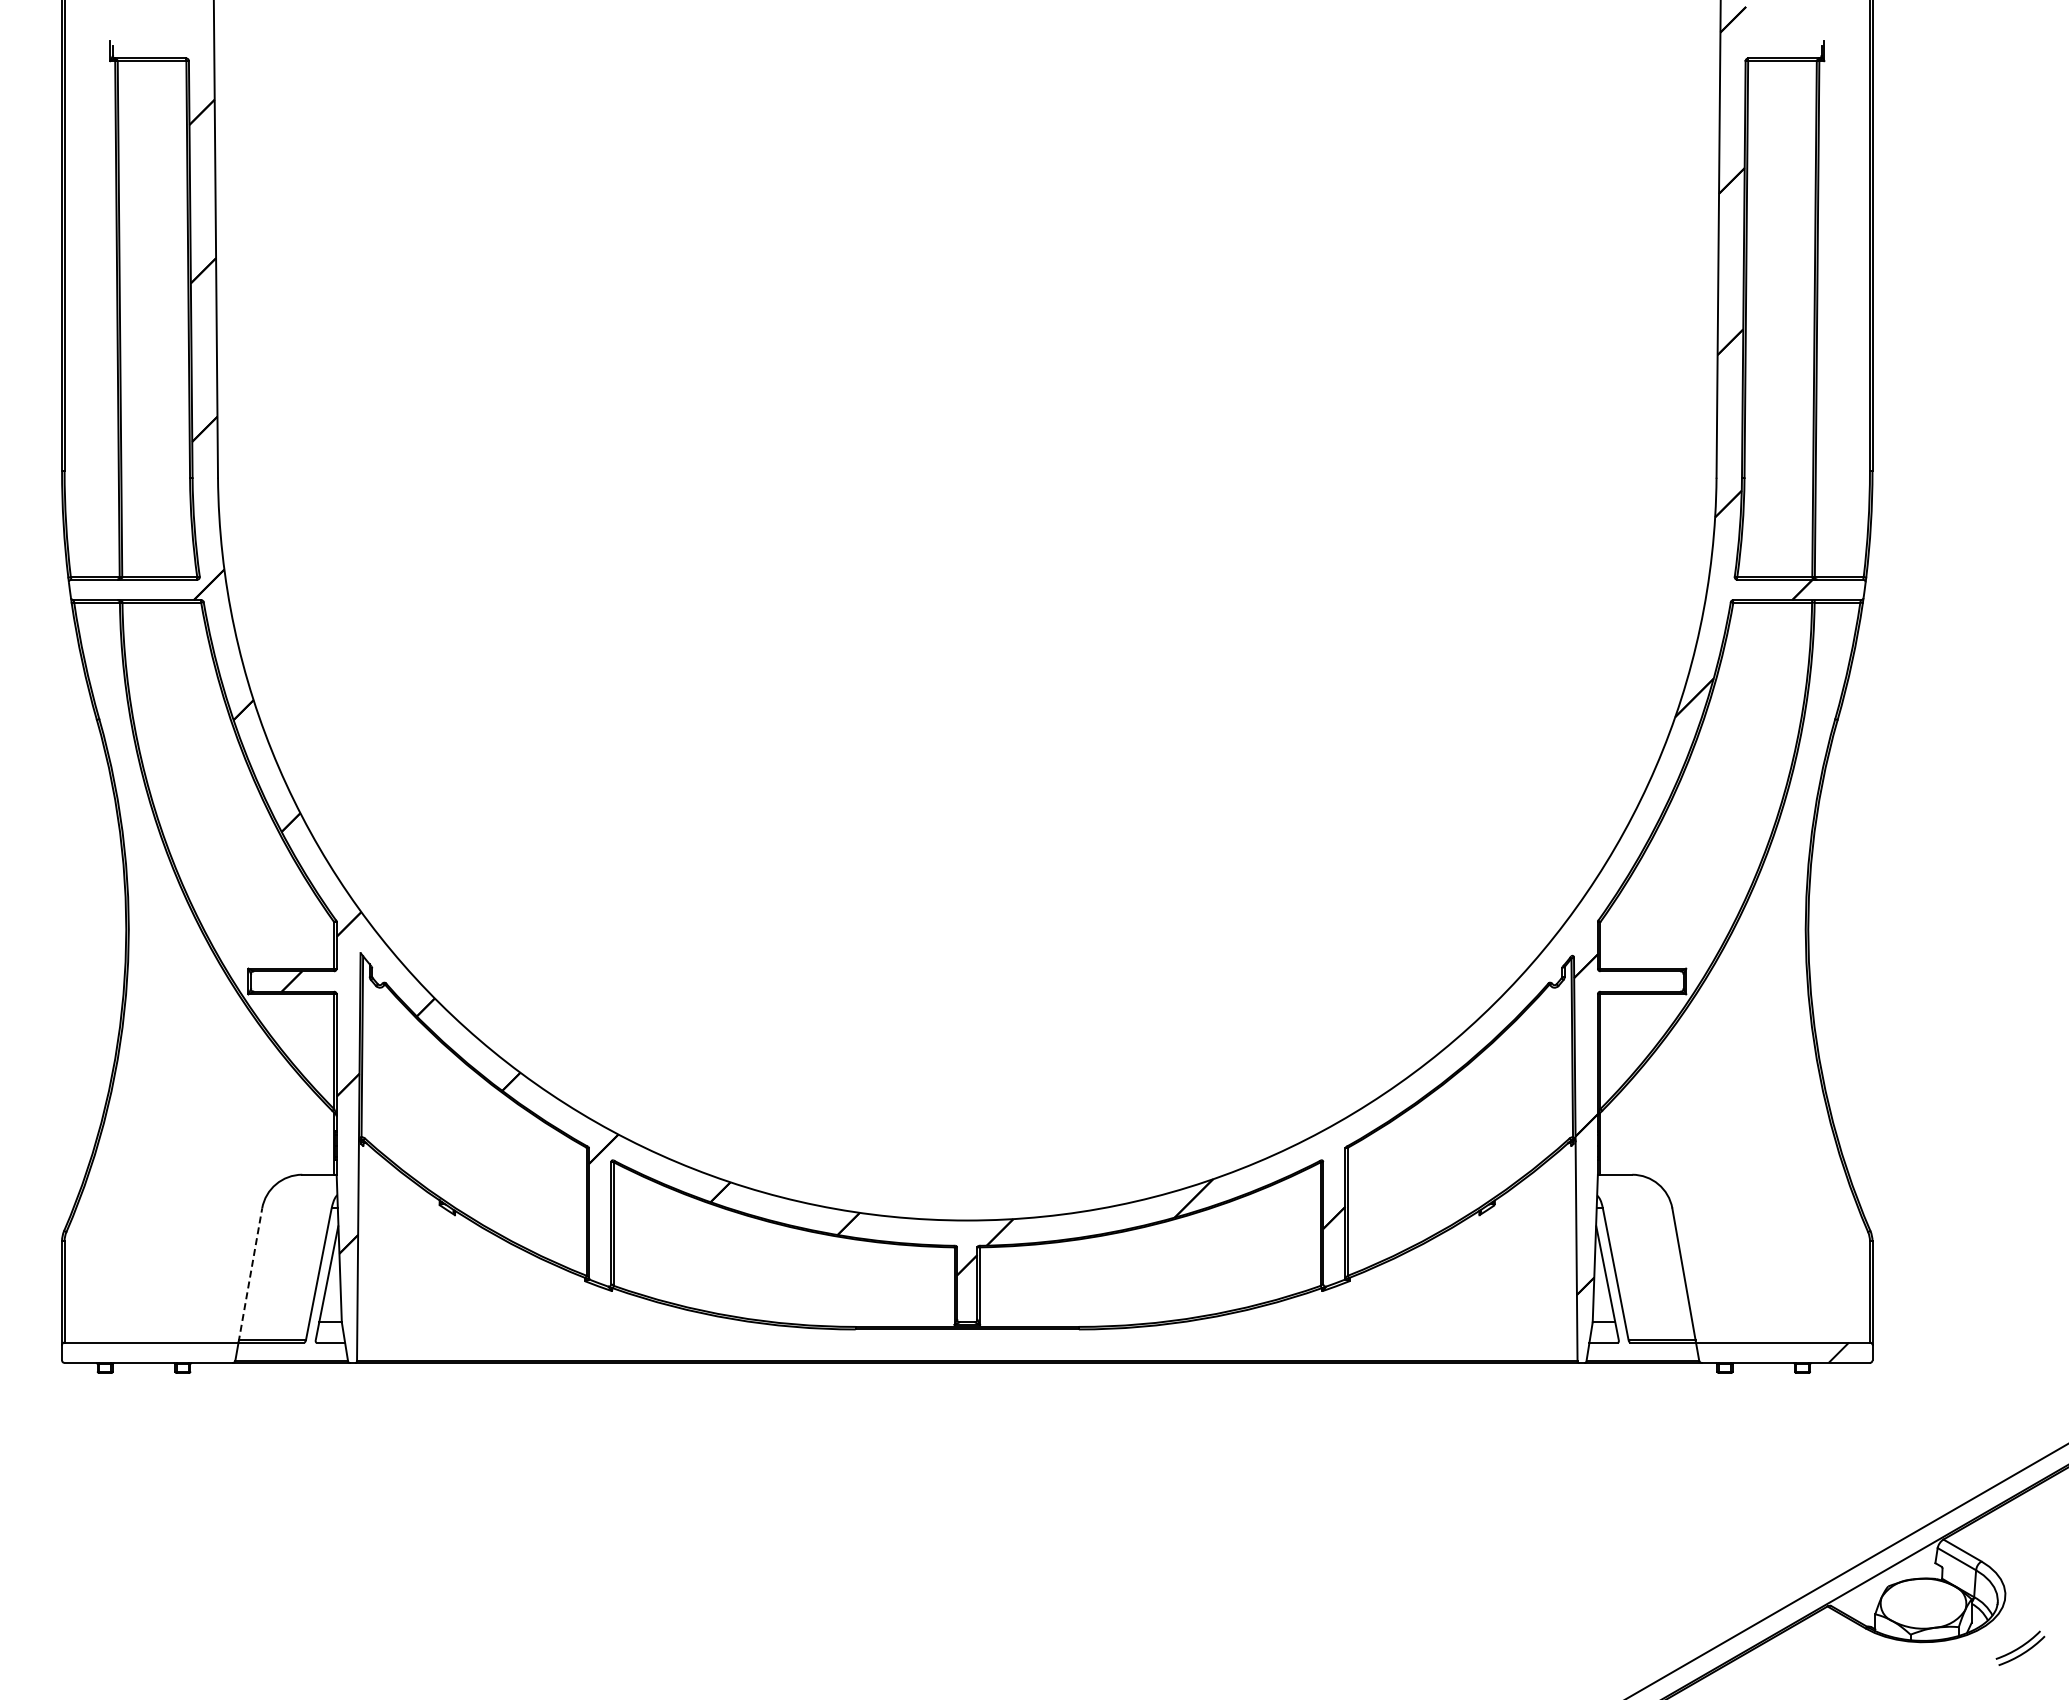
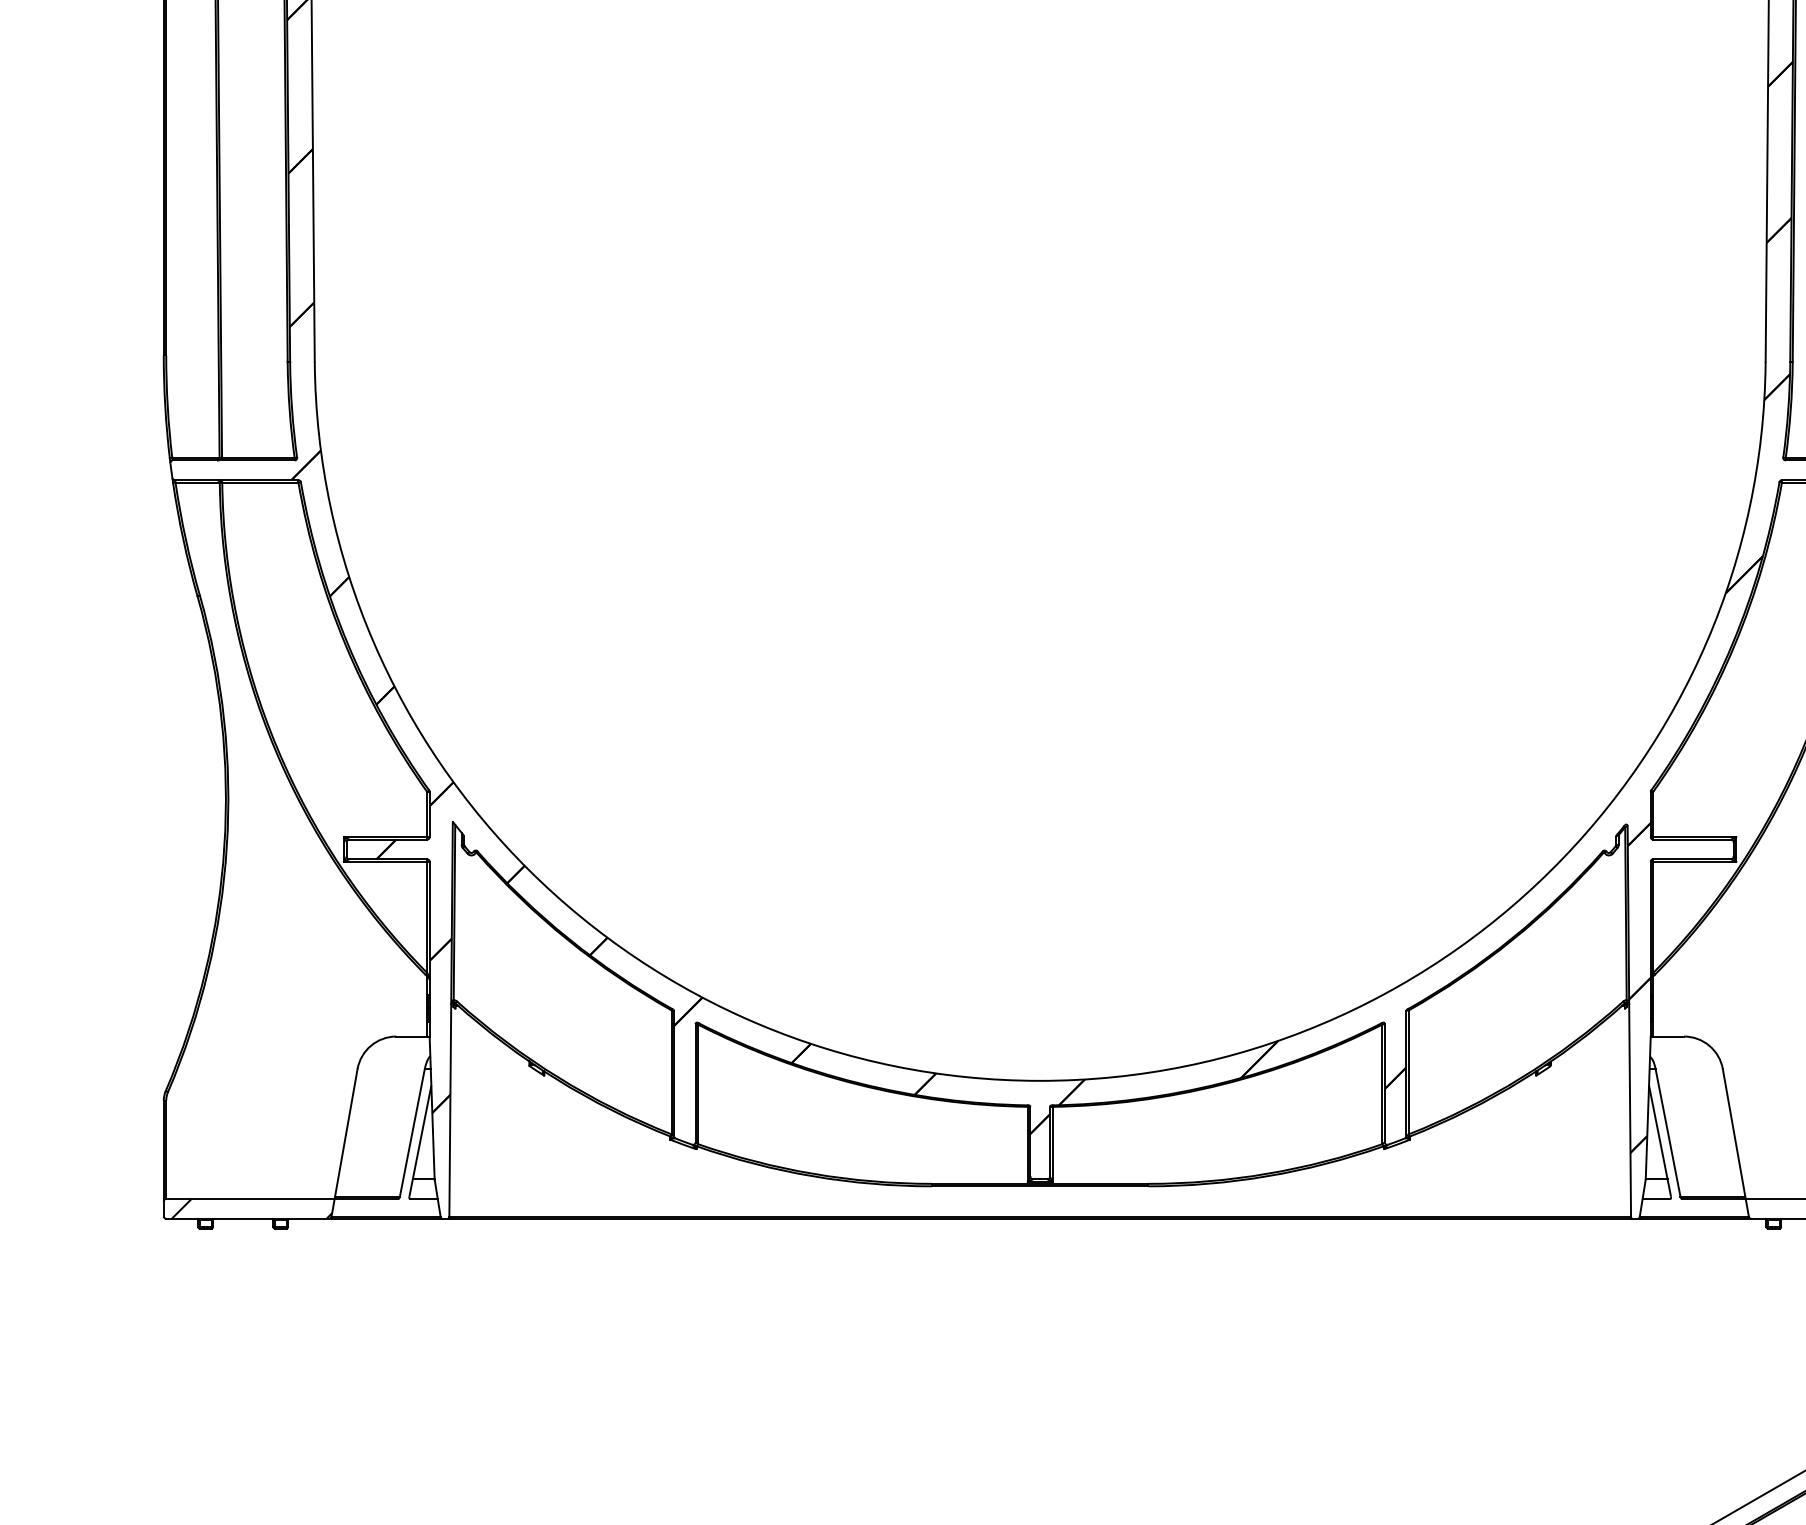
line: (250, 1274) -> (346, 1133), dashed -> solid
hatch: (152, 1352) -> (251, 1208), added

